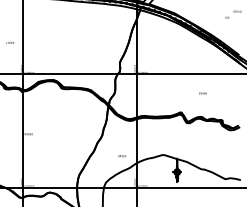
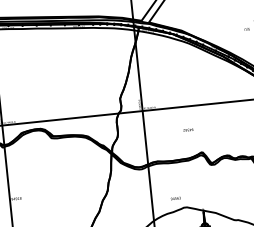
text: (202, 93) -> (187, 130), moved
text: (122, 156) -> (176, 198), moved

